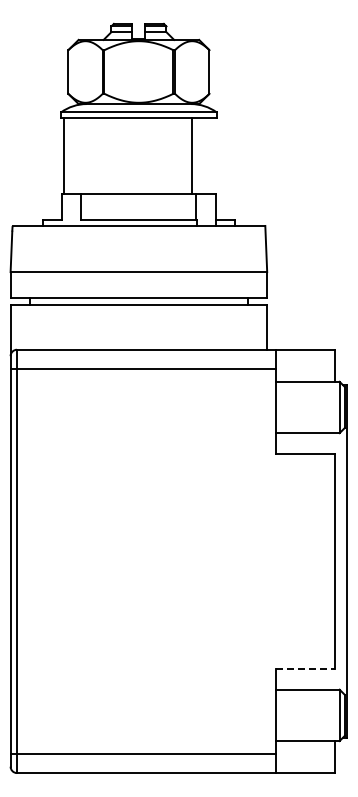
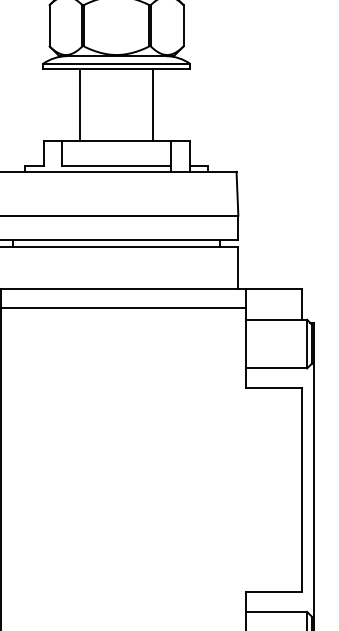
line: (64, 155) -> (80, 105), moved
line: (192, 155) -> (153, 105), moved
line: (305, 669) -> (274, 592), dashed -> solid

